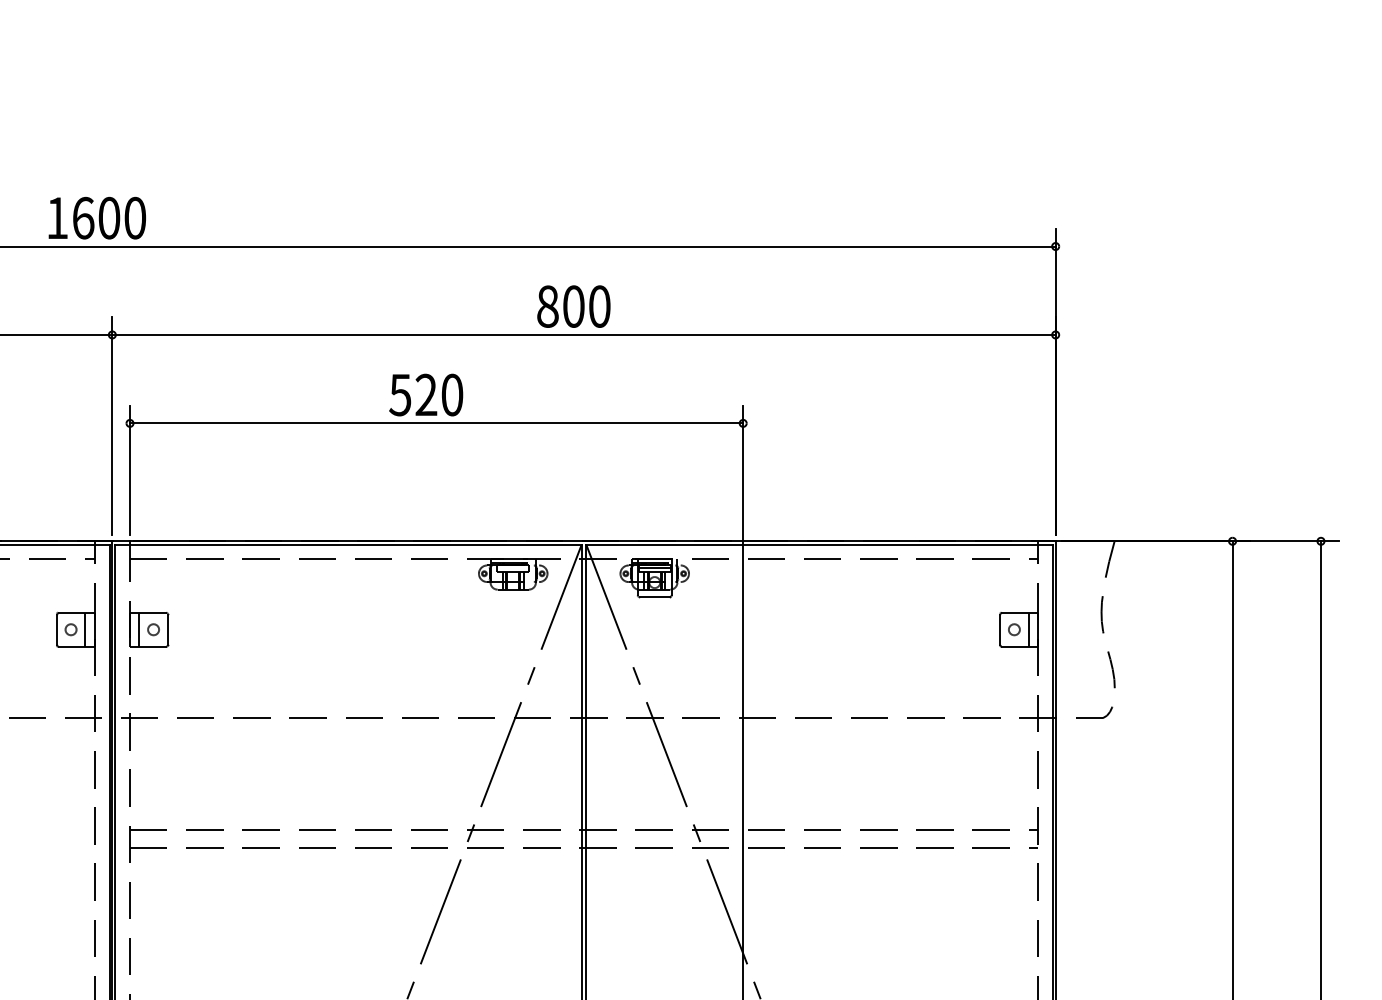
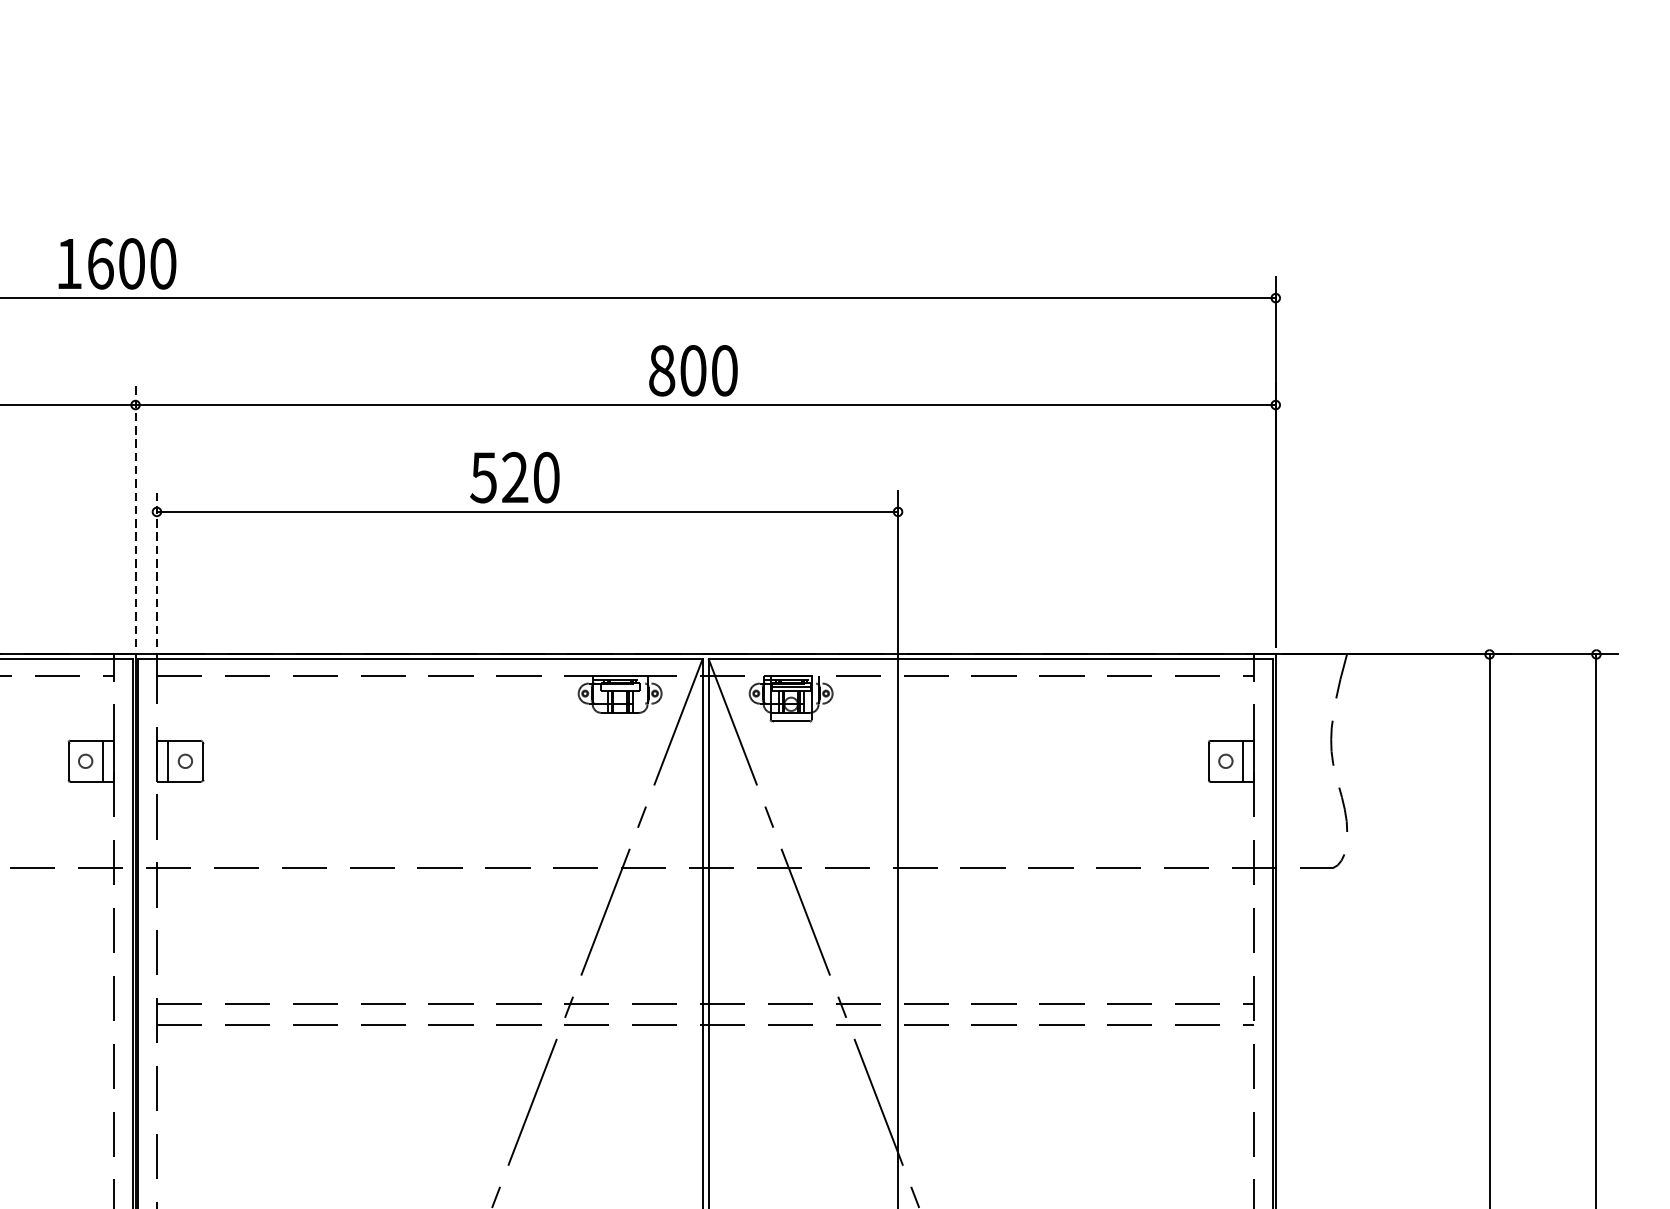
line: (112, 425) -> (135, 514), solid -> dashed
line: (130, 470) -> (157, 568), solid -> dashed

